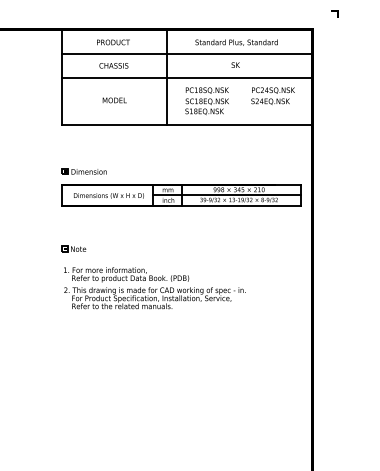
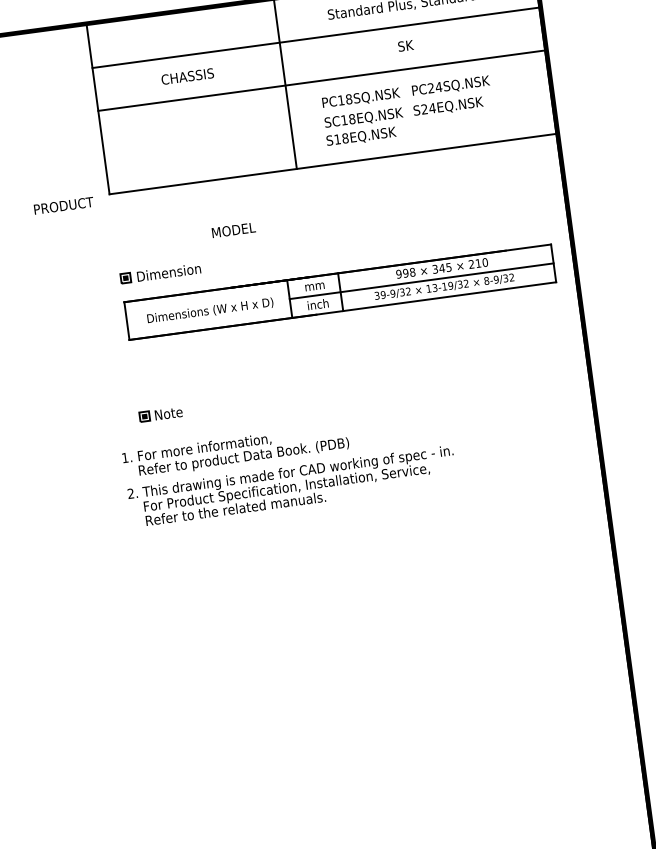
text: (113, 42) -> (63, 205), moved
text: (272, 95) -> (450, 95), moved
text: (114, 100) -> (233, 230), moved
text: (154, 288) -> (289, 469), moved

